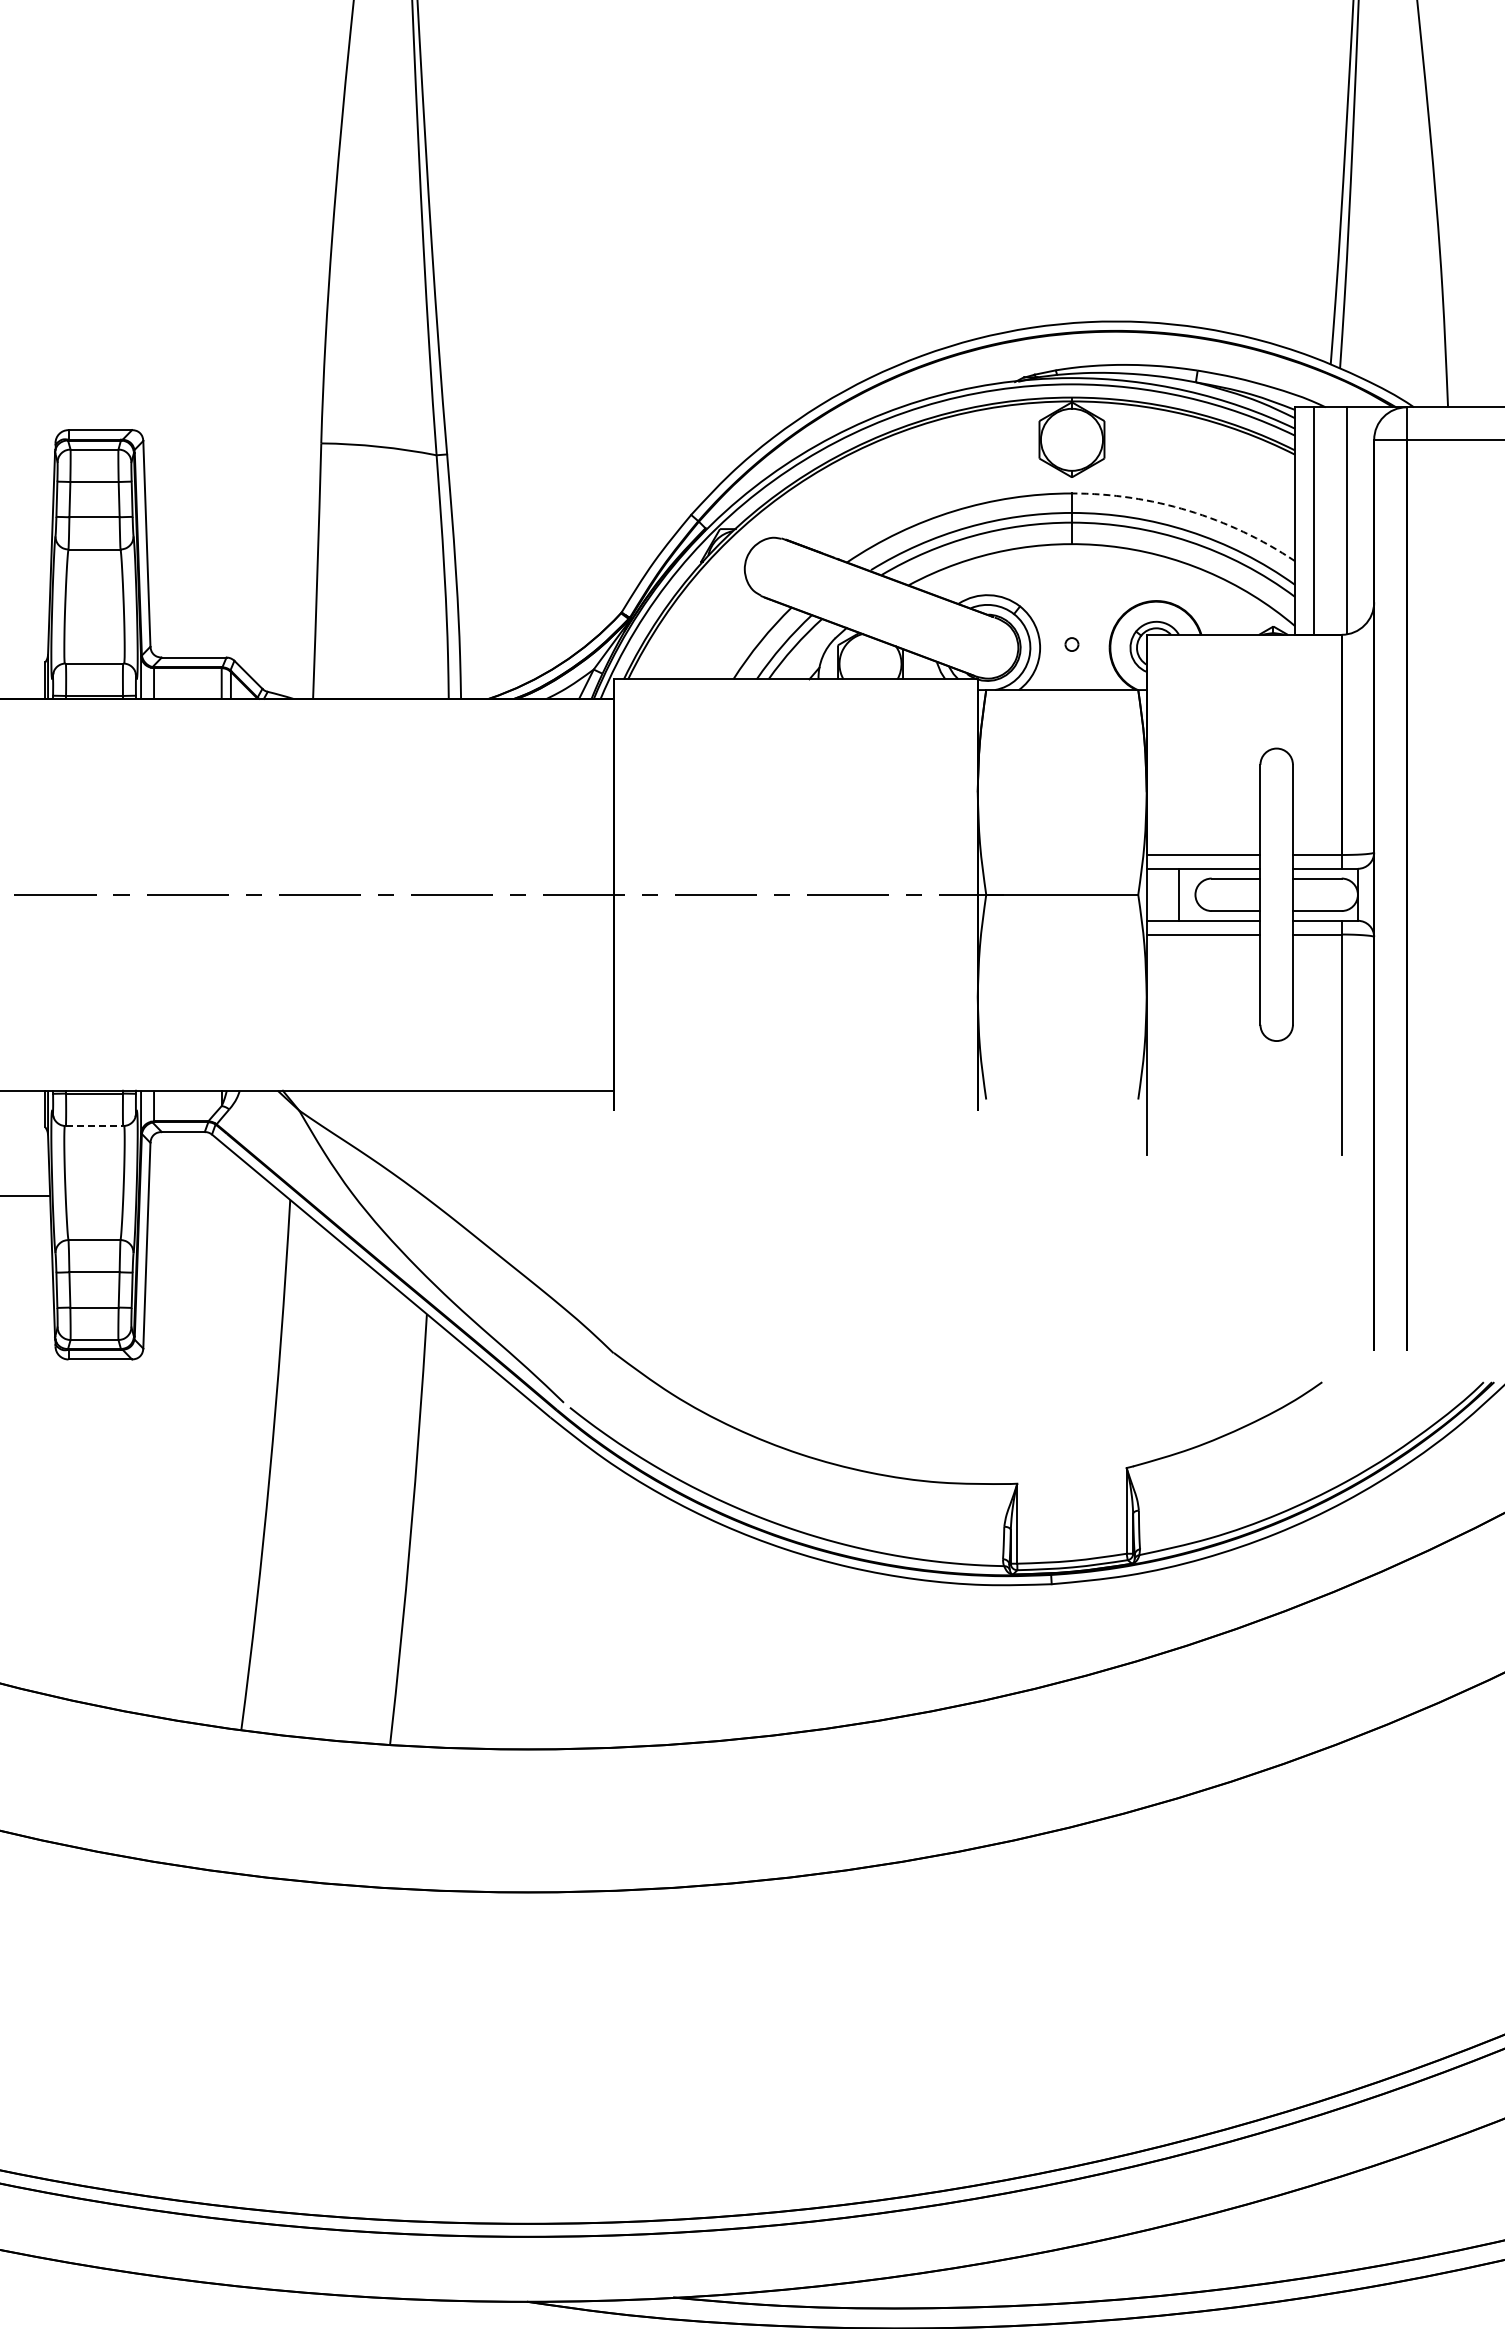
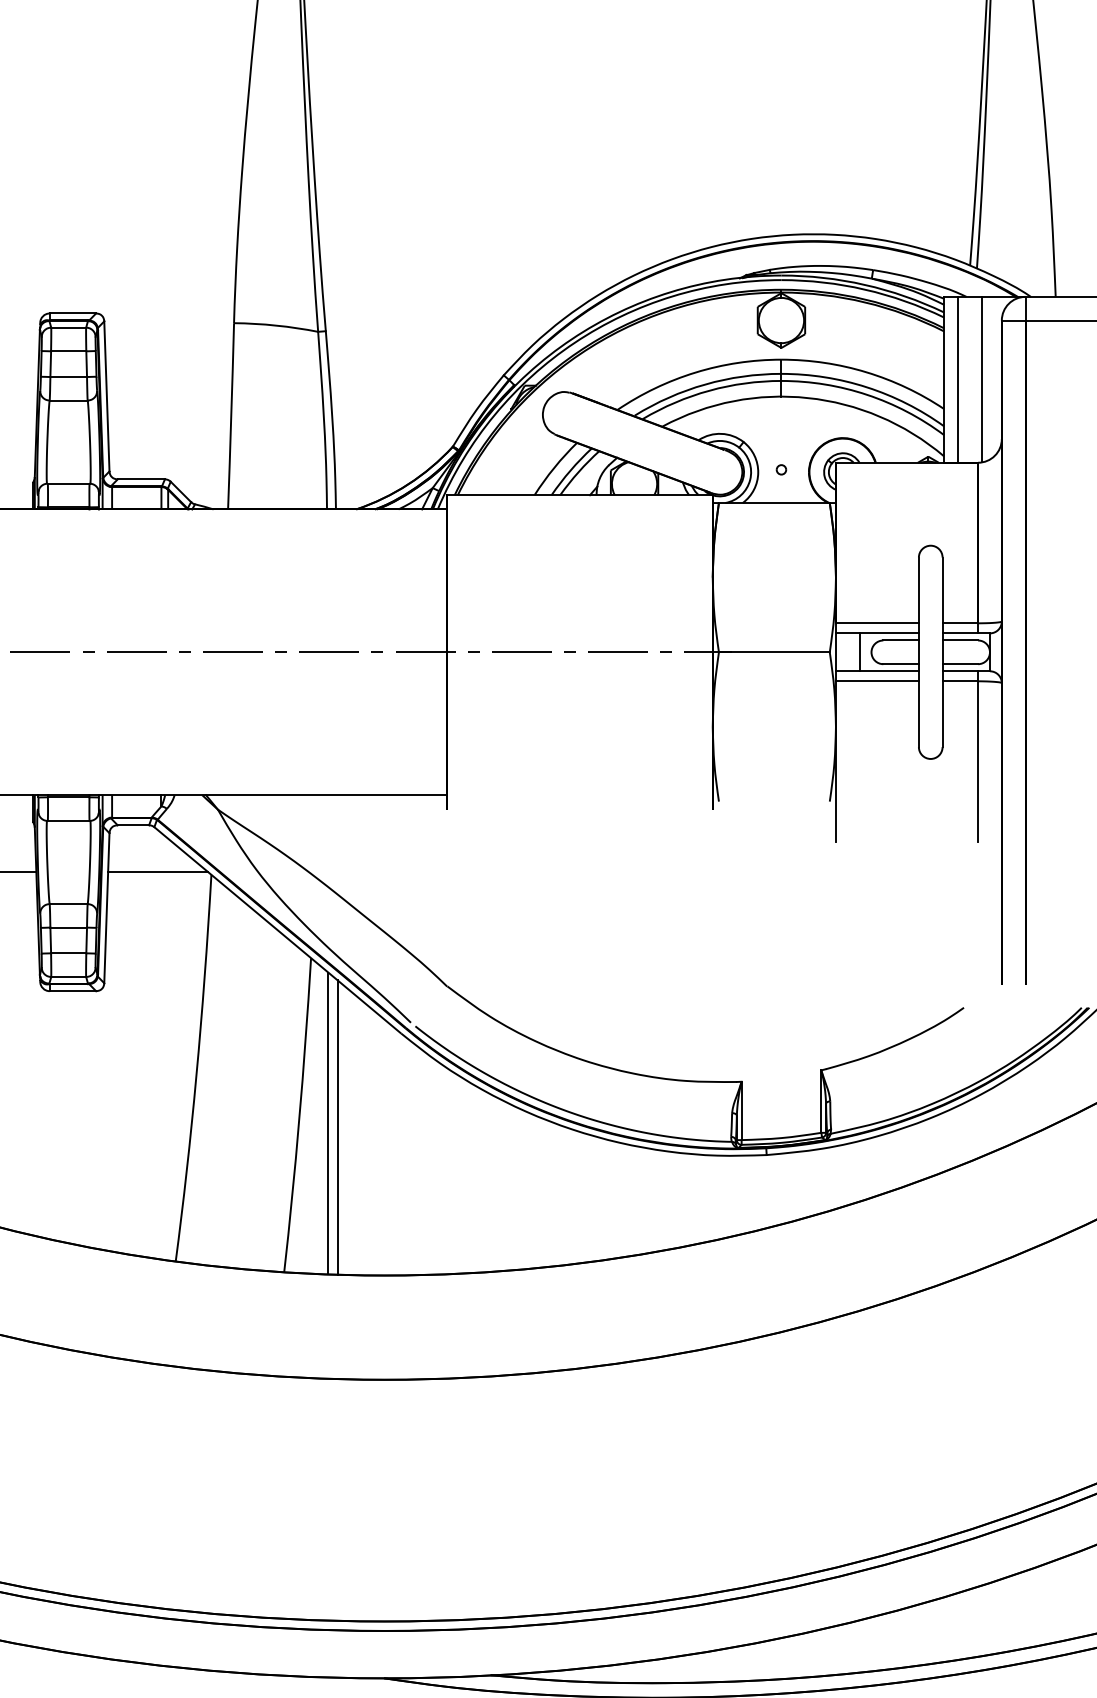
arc: (1188, 510) -> (866, 372), dashed -> solid
line: (94, 1126) -> (68, 821), dashed -> solid
line: (216, 1195) -> (157, 871), added
line: (450, 1541) -> (328, 1123), added
line: (463, 1546) -> (337, 1127), added

